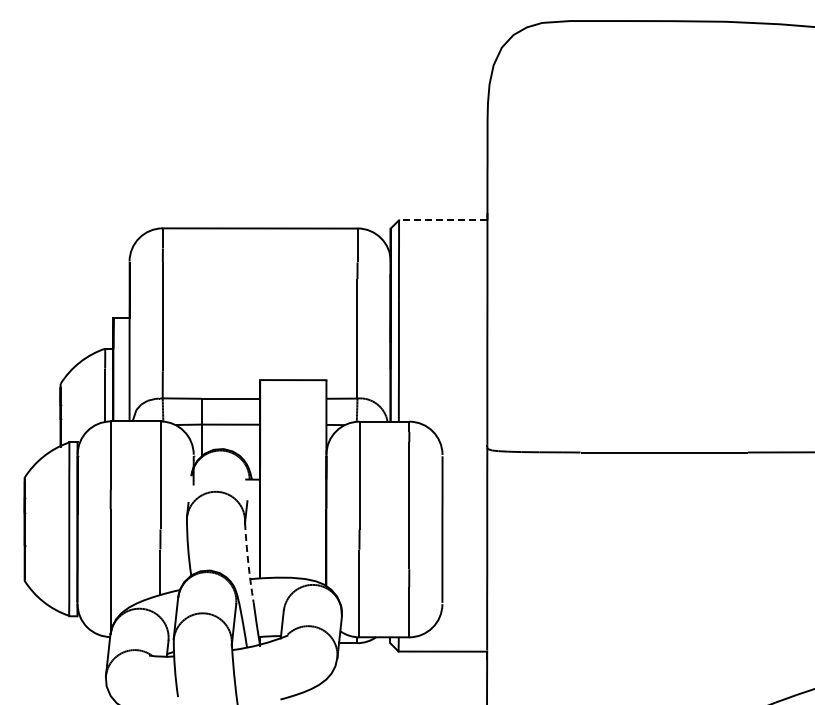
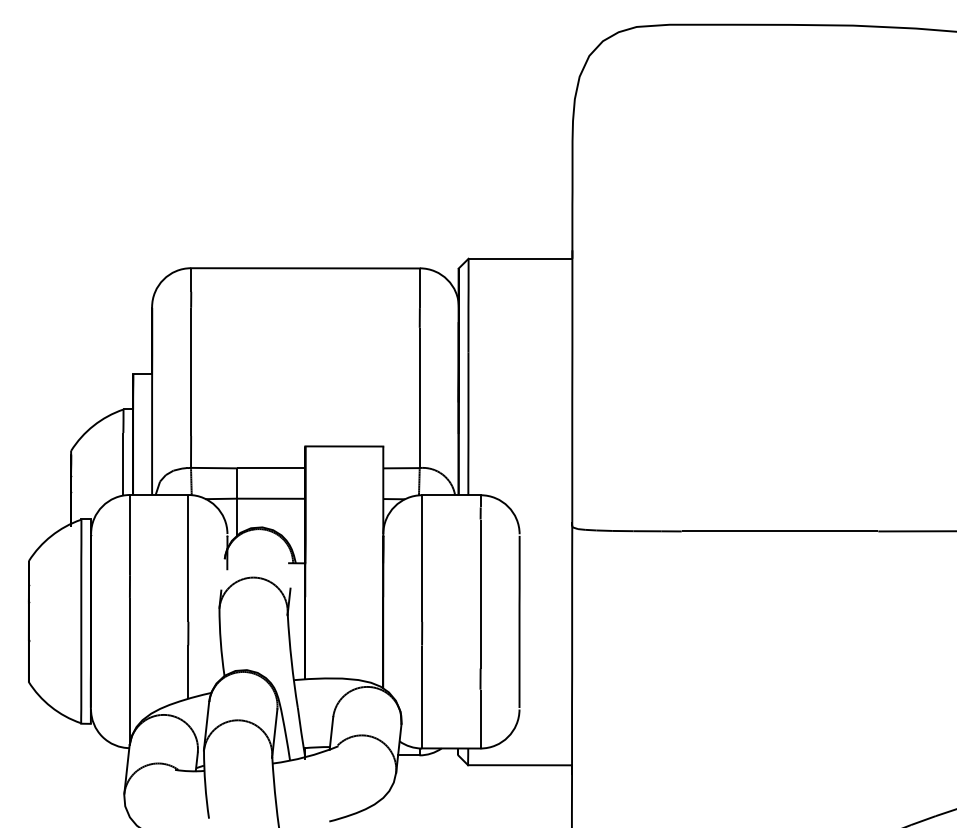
line: (442, 220) -> (519, 258), dashed -> solid
arc: (248, 562) -> (291, 660), dashed -> solid

